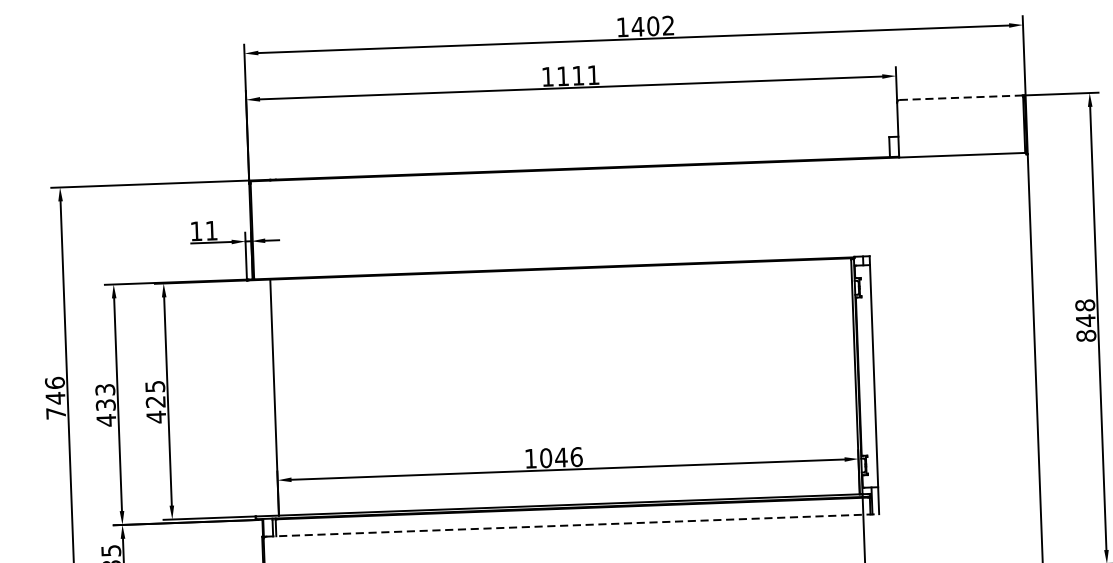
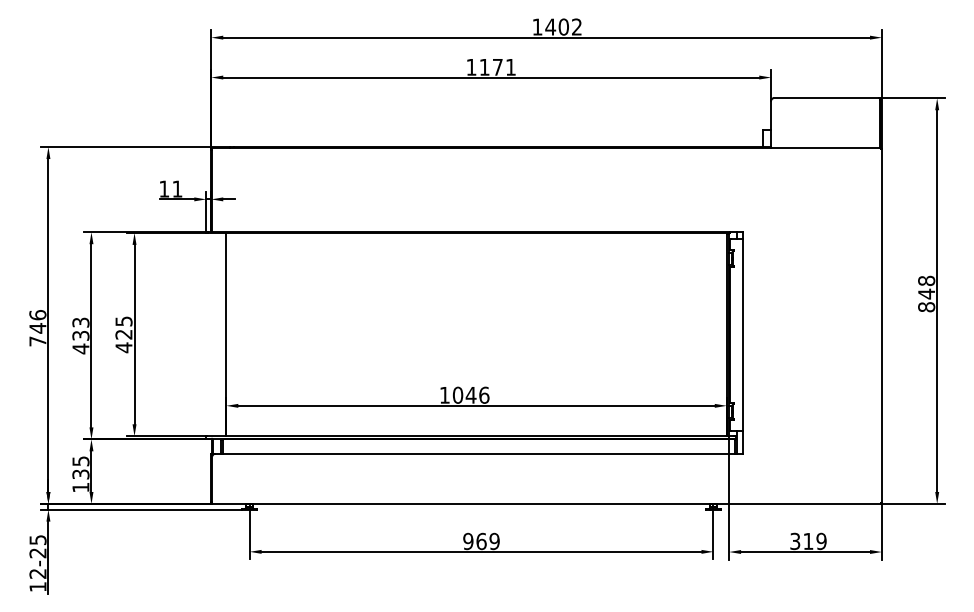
text: (577, 75) -> (497, 67), 1111 -> 1171
line: (961, 97) -> (826, 98), dashed -> solid
line: (572, 524) -> (478, 453), dashed -> solid

